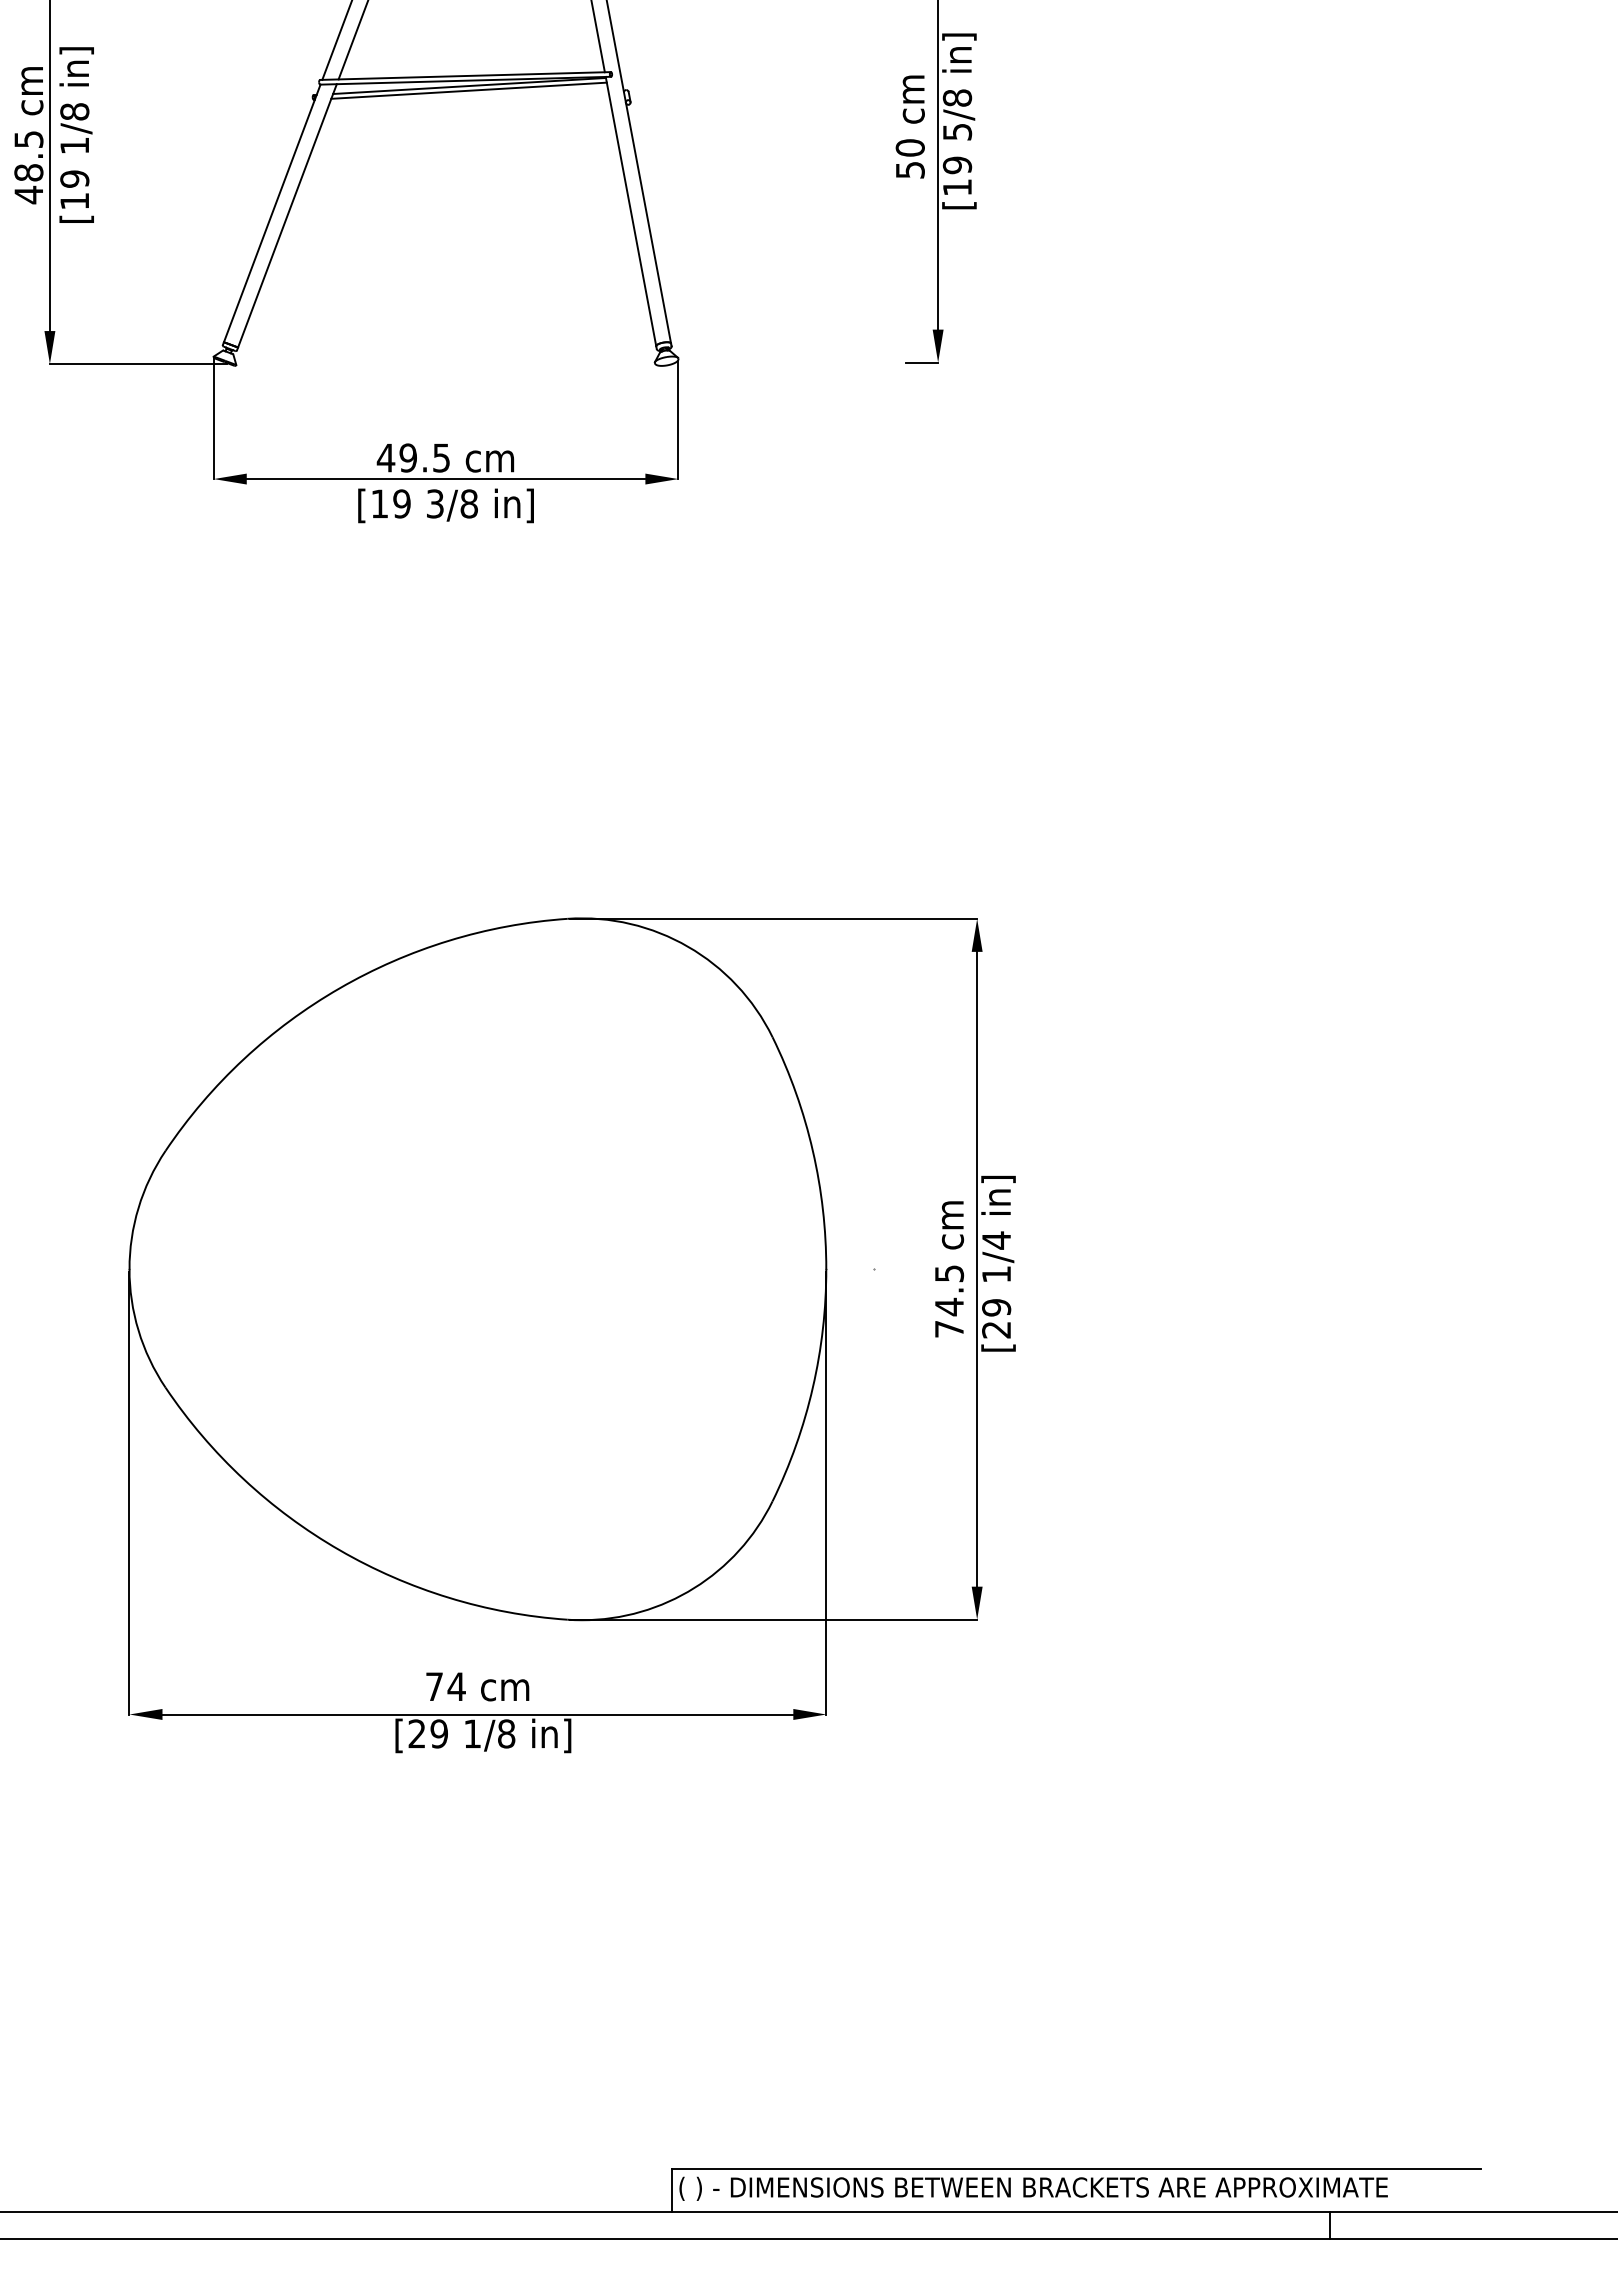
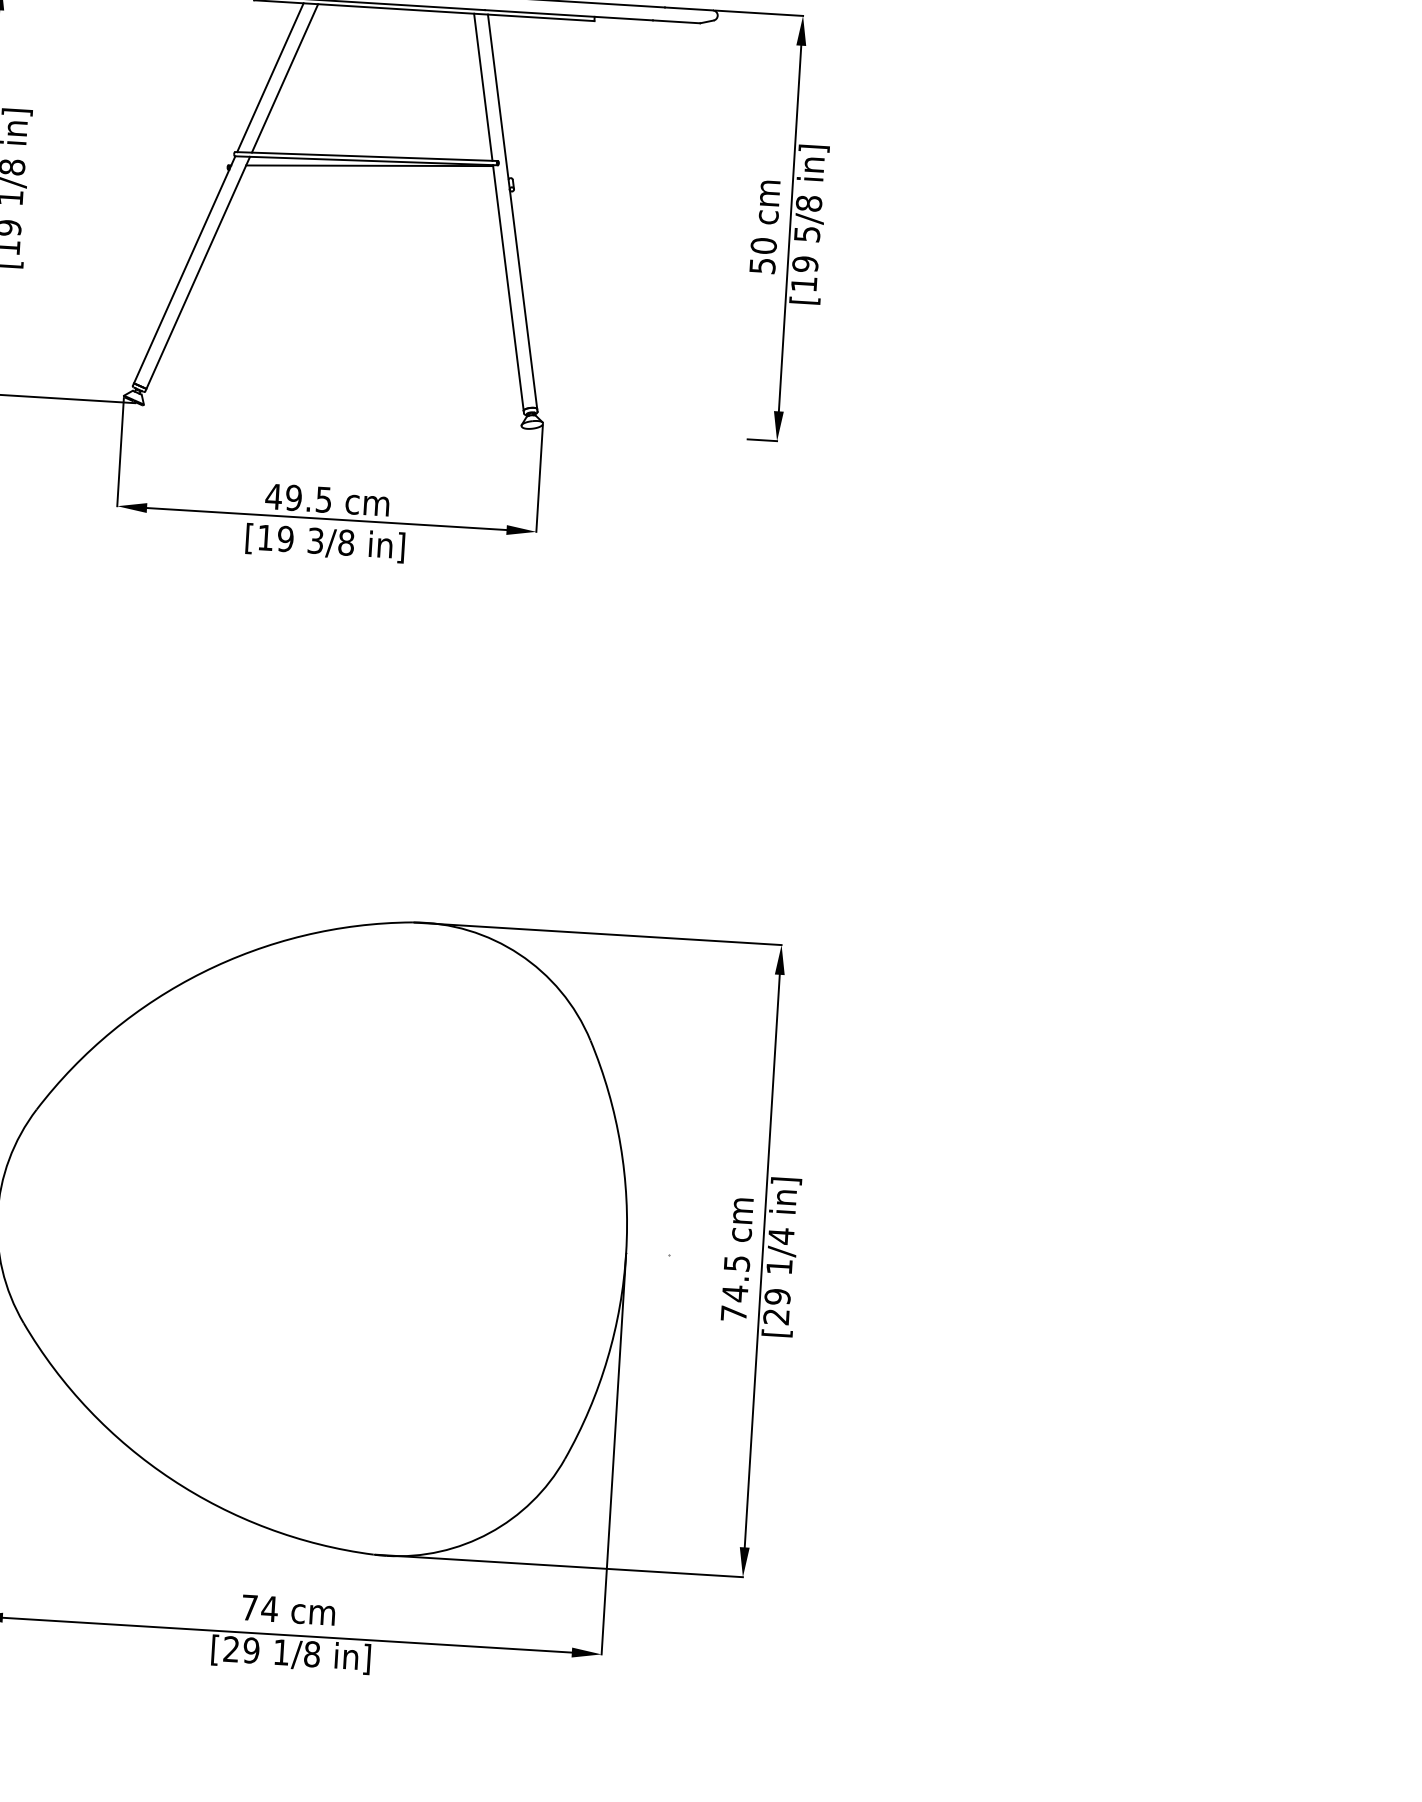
line: (468, 90) -> (368, 169), removed

